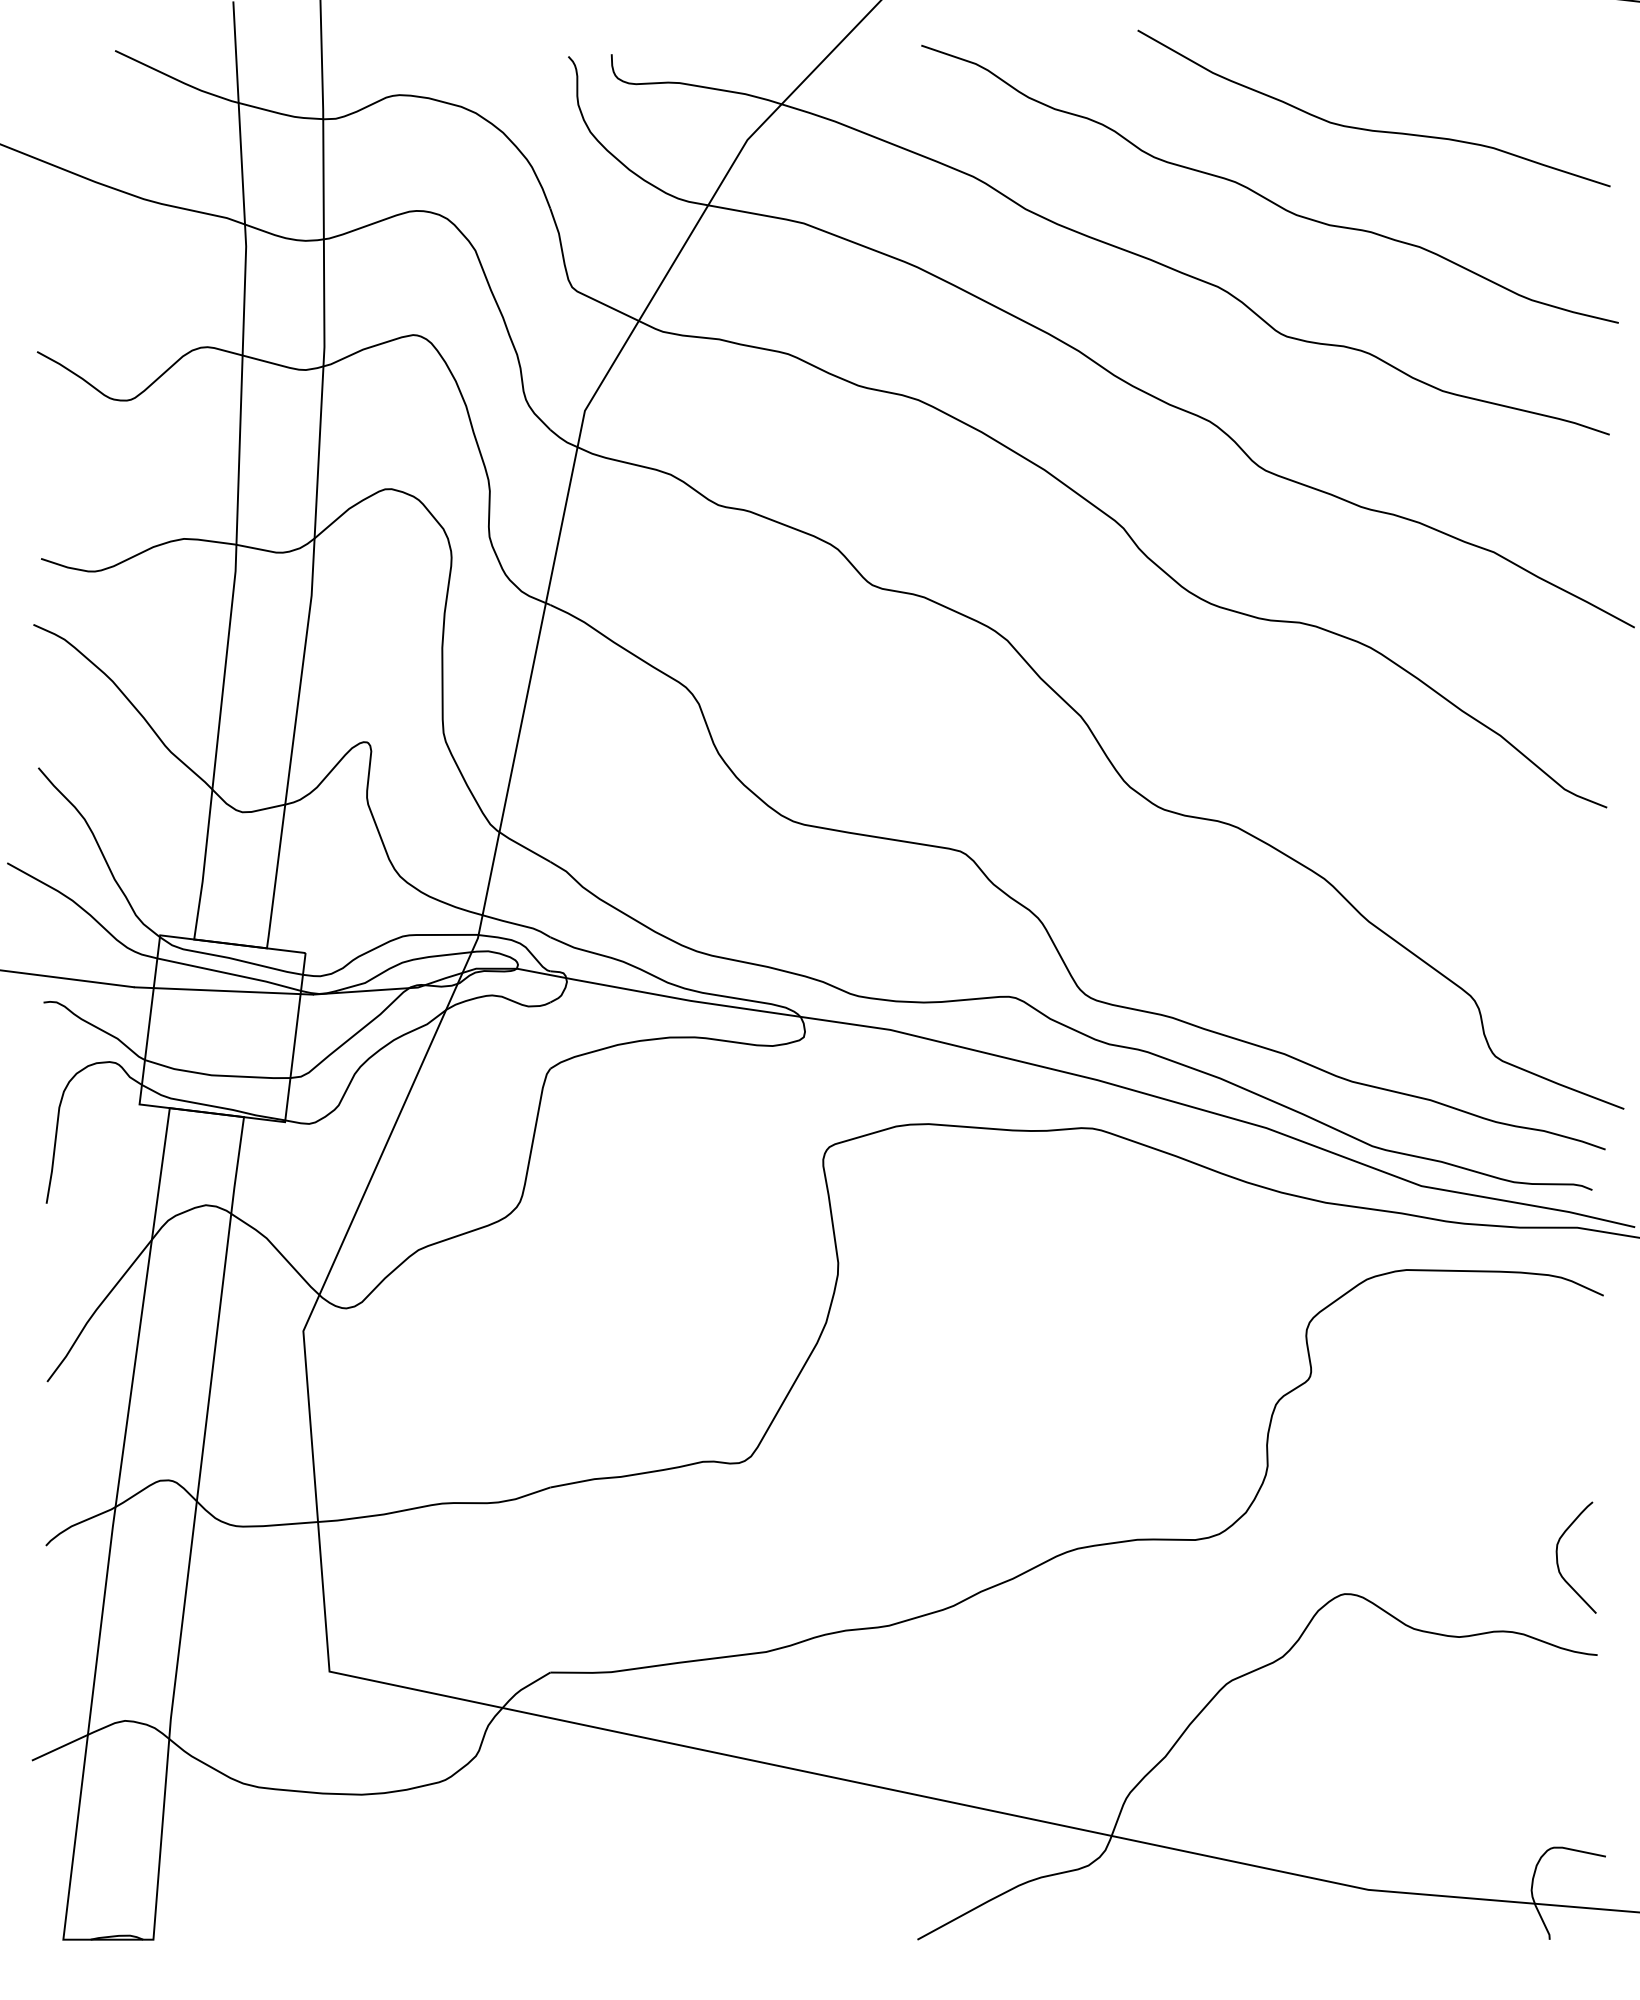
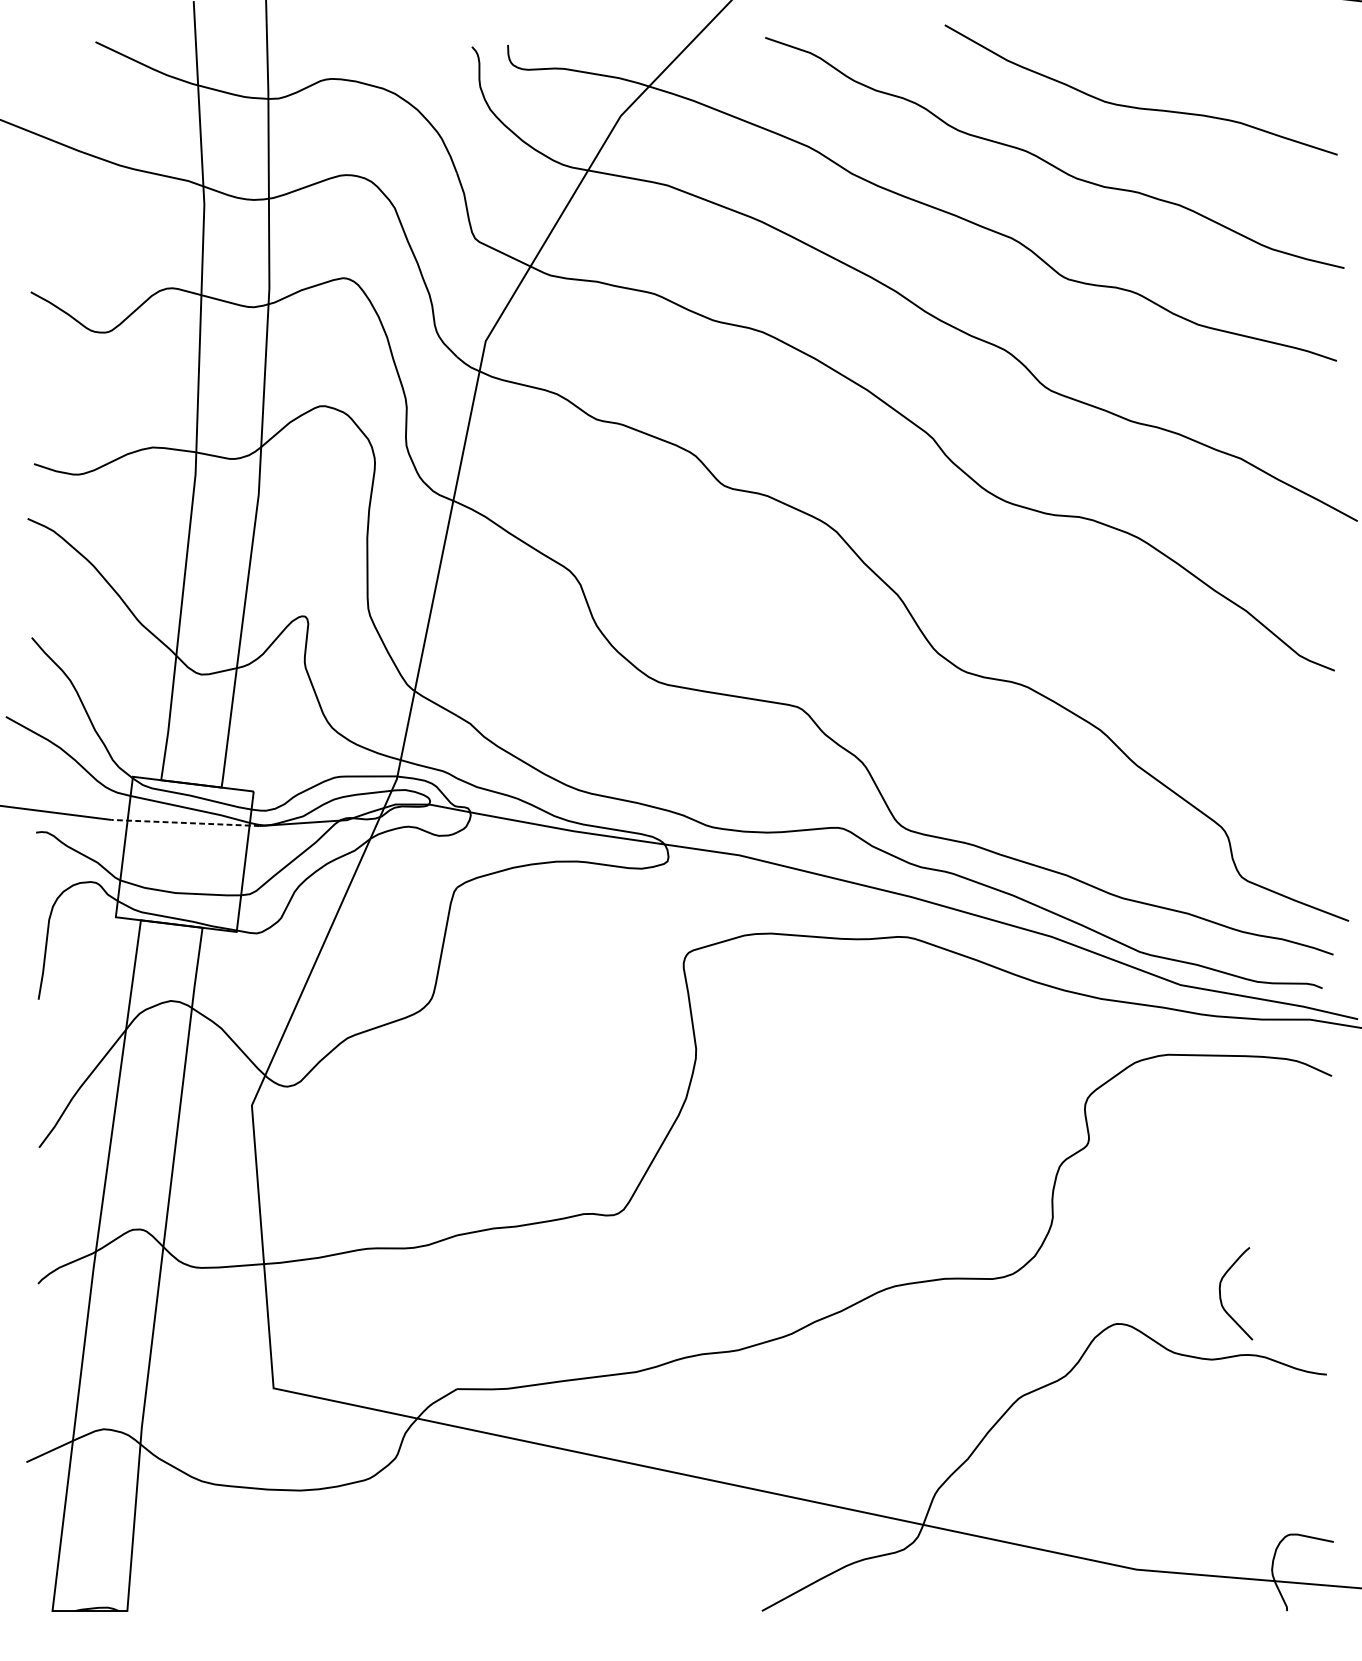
line: (223, 990) -> (185, 822), solid -> dashed
curve: (1558, 1560) -> (1221, 1296), moved

